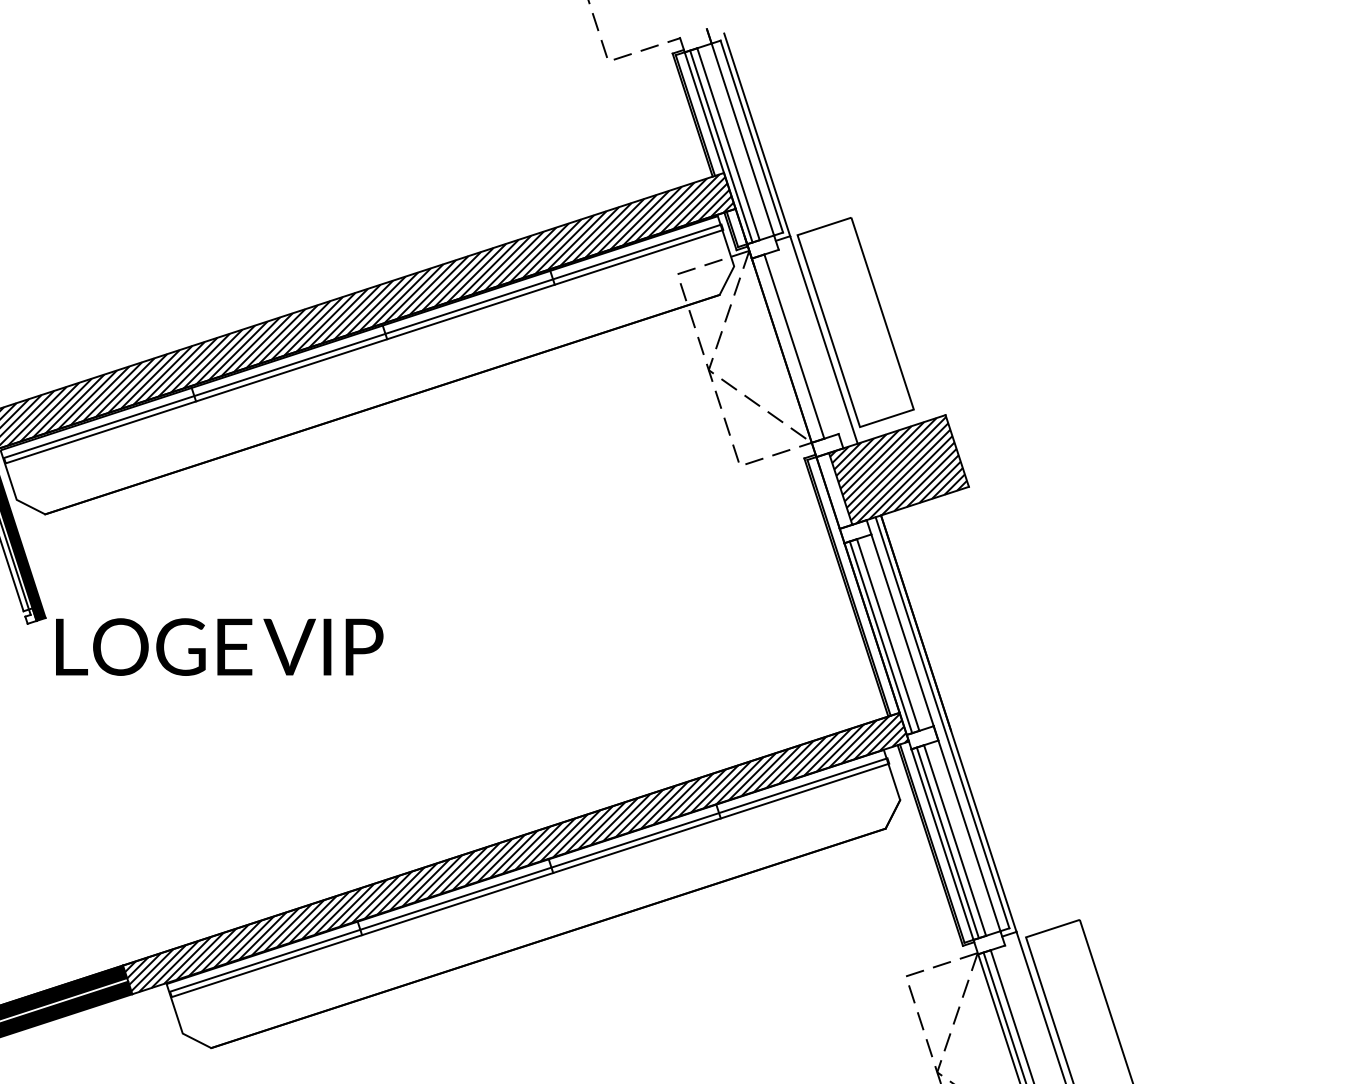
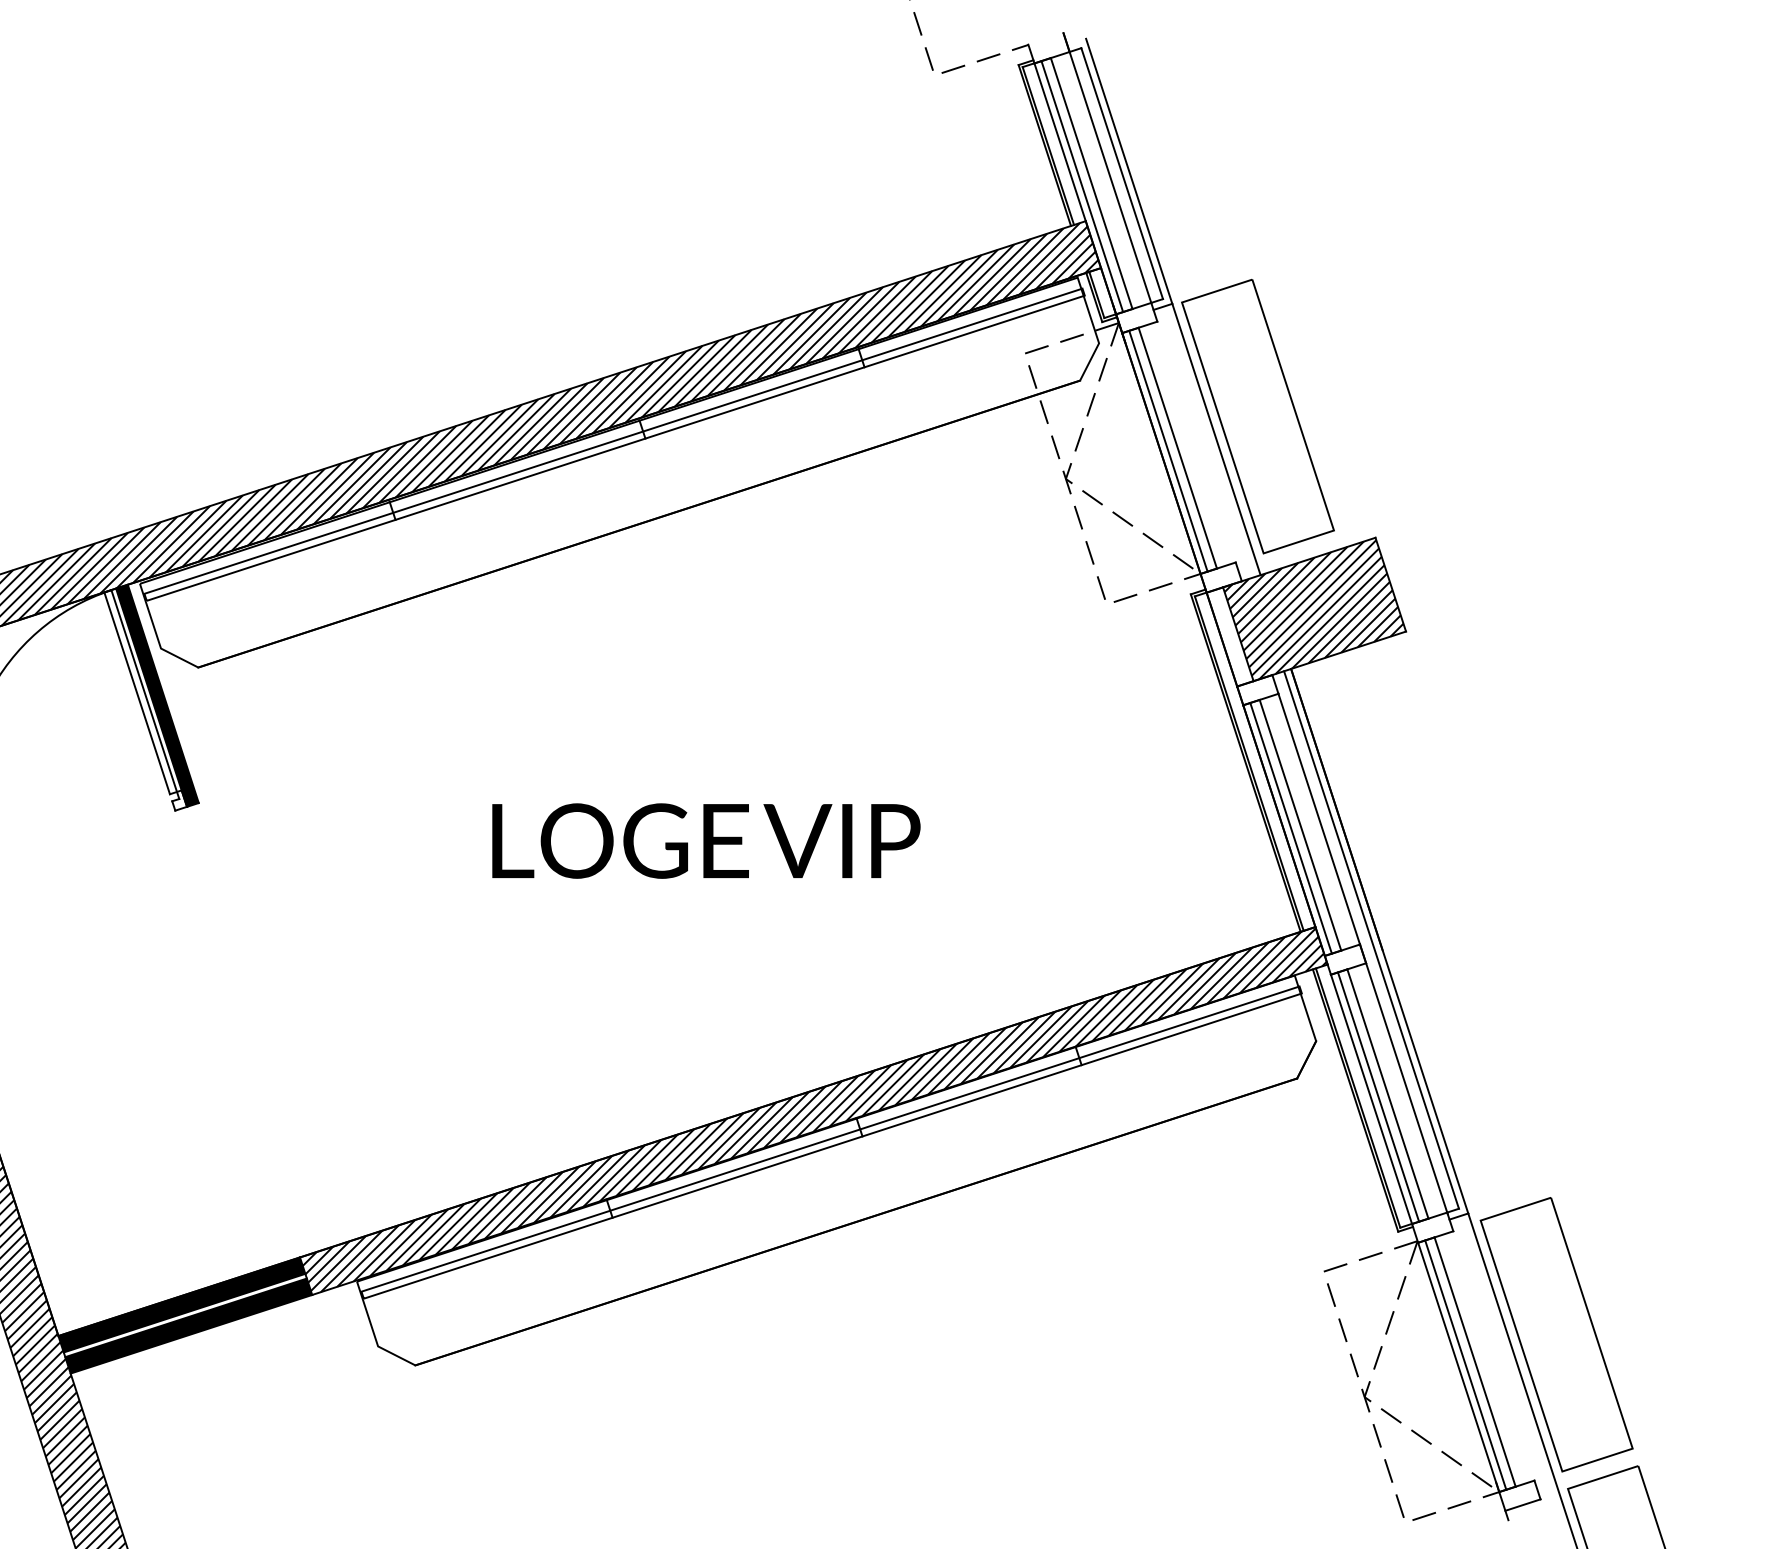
line: (787, 348) -> (1168, 450), added
text: (219, 646) -> (706, 840), moved

